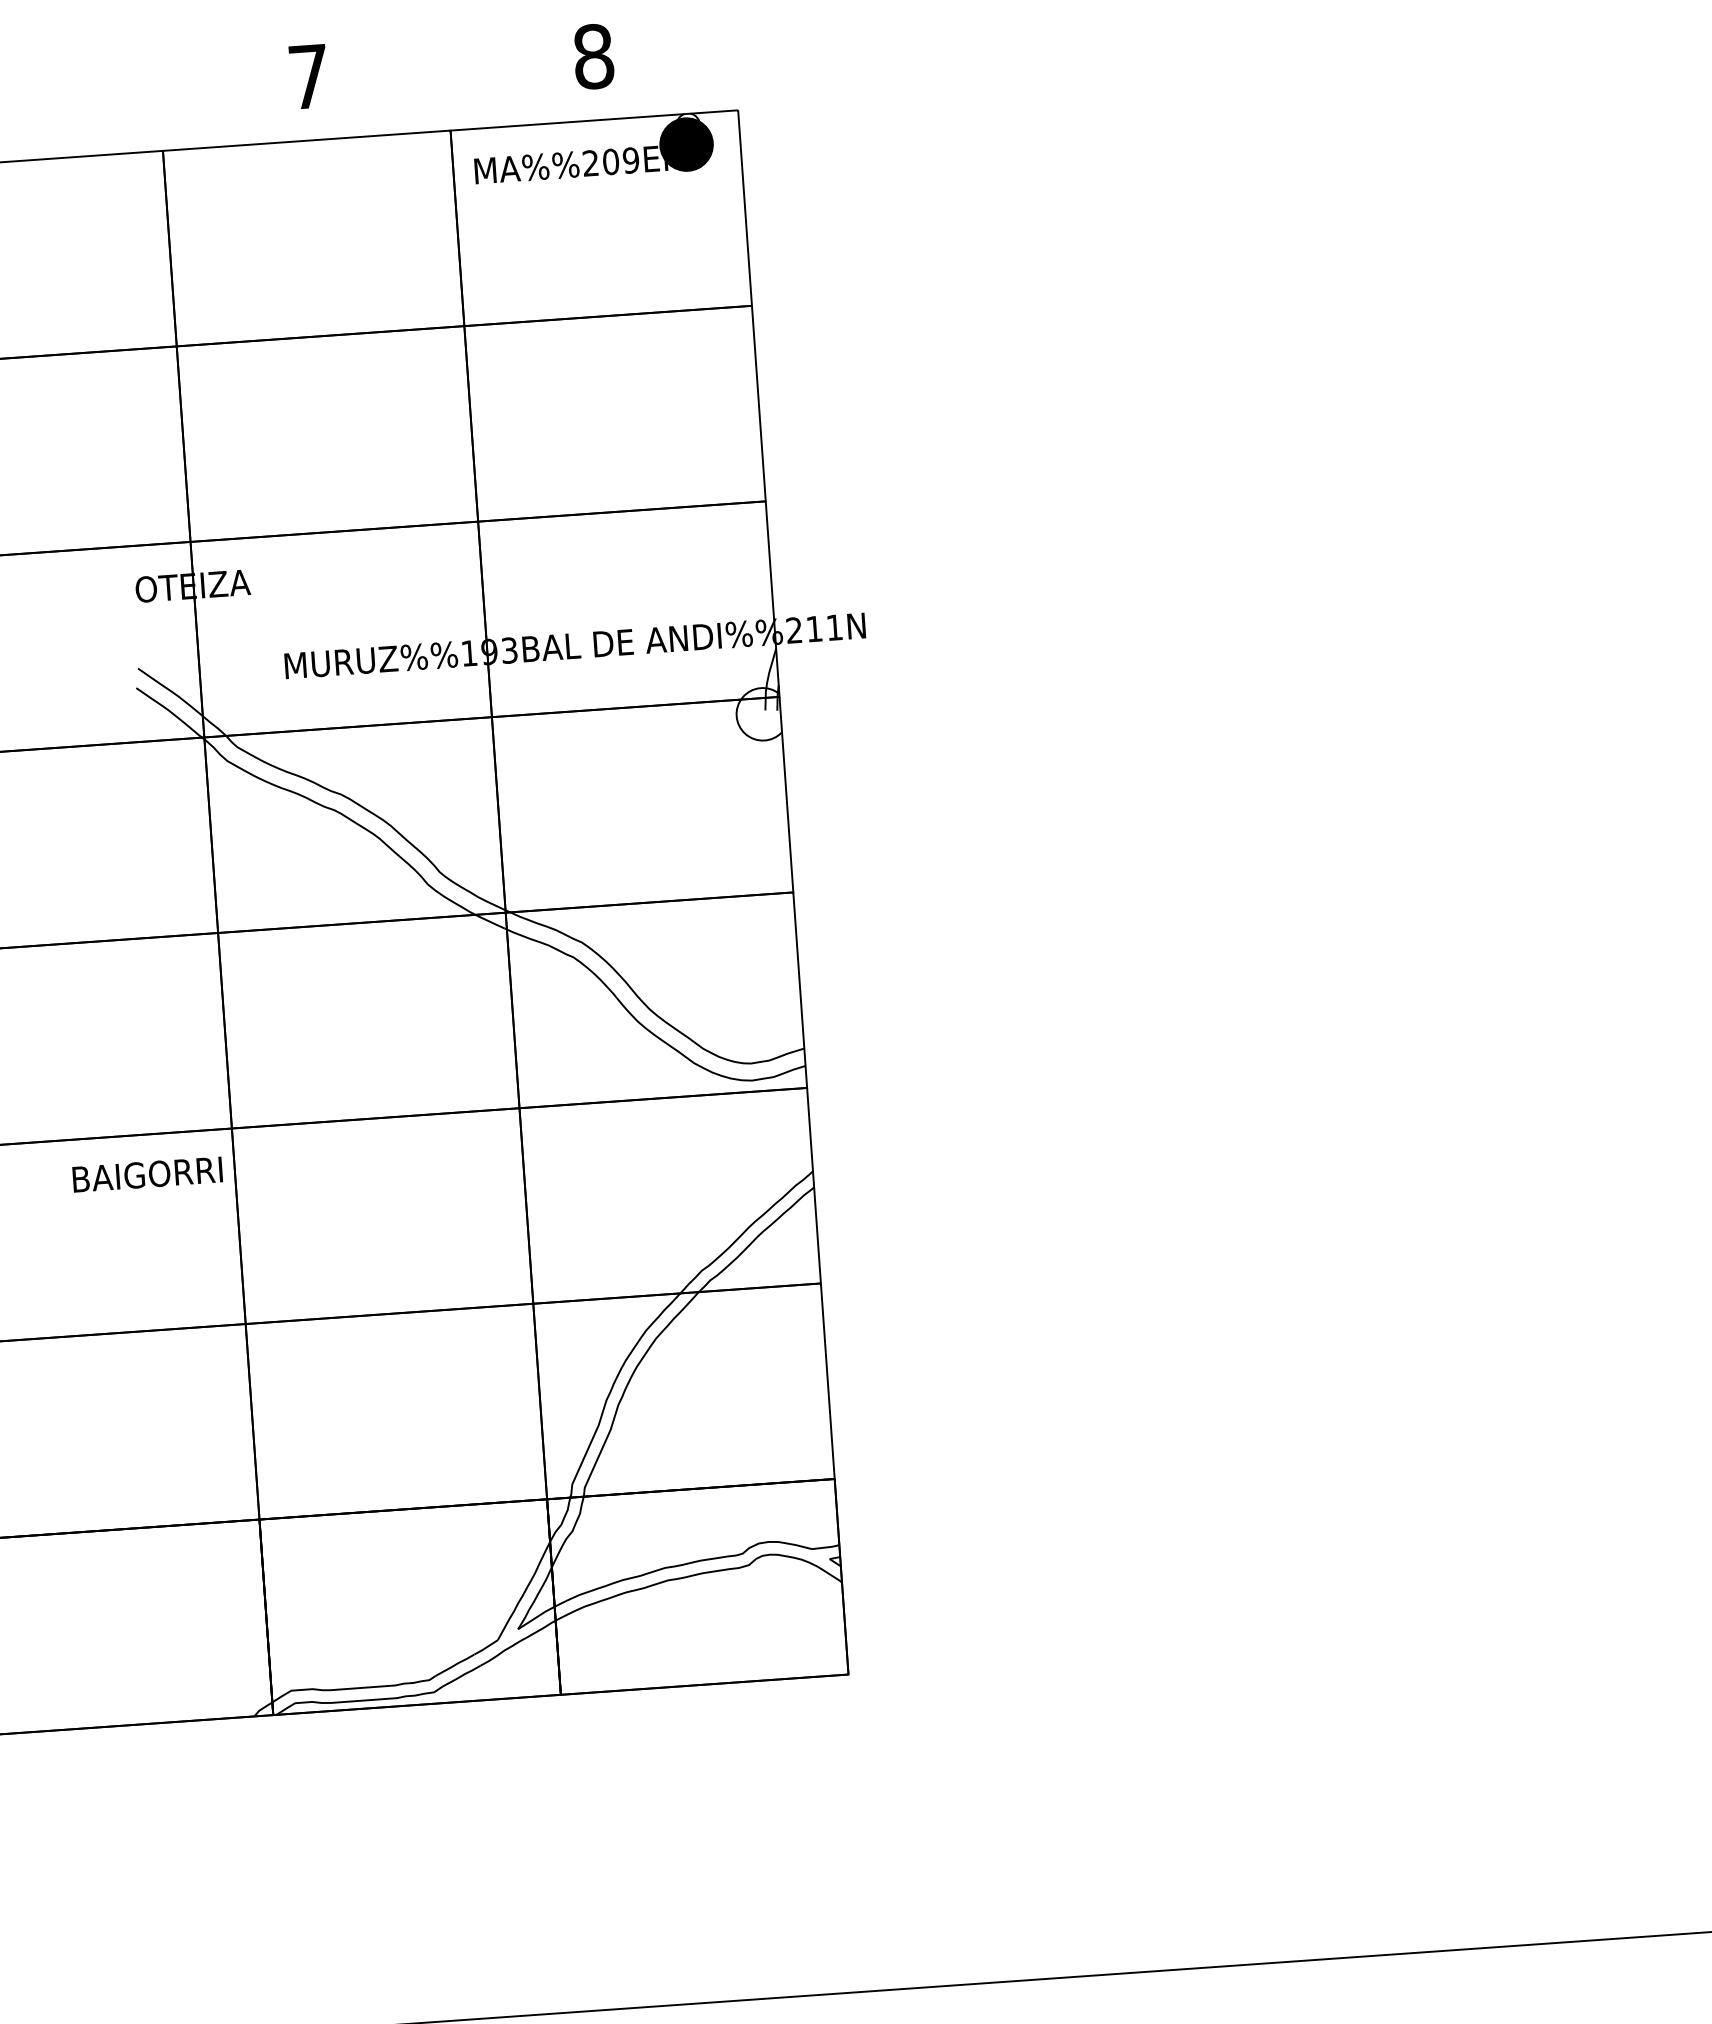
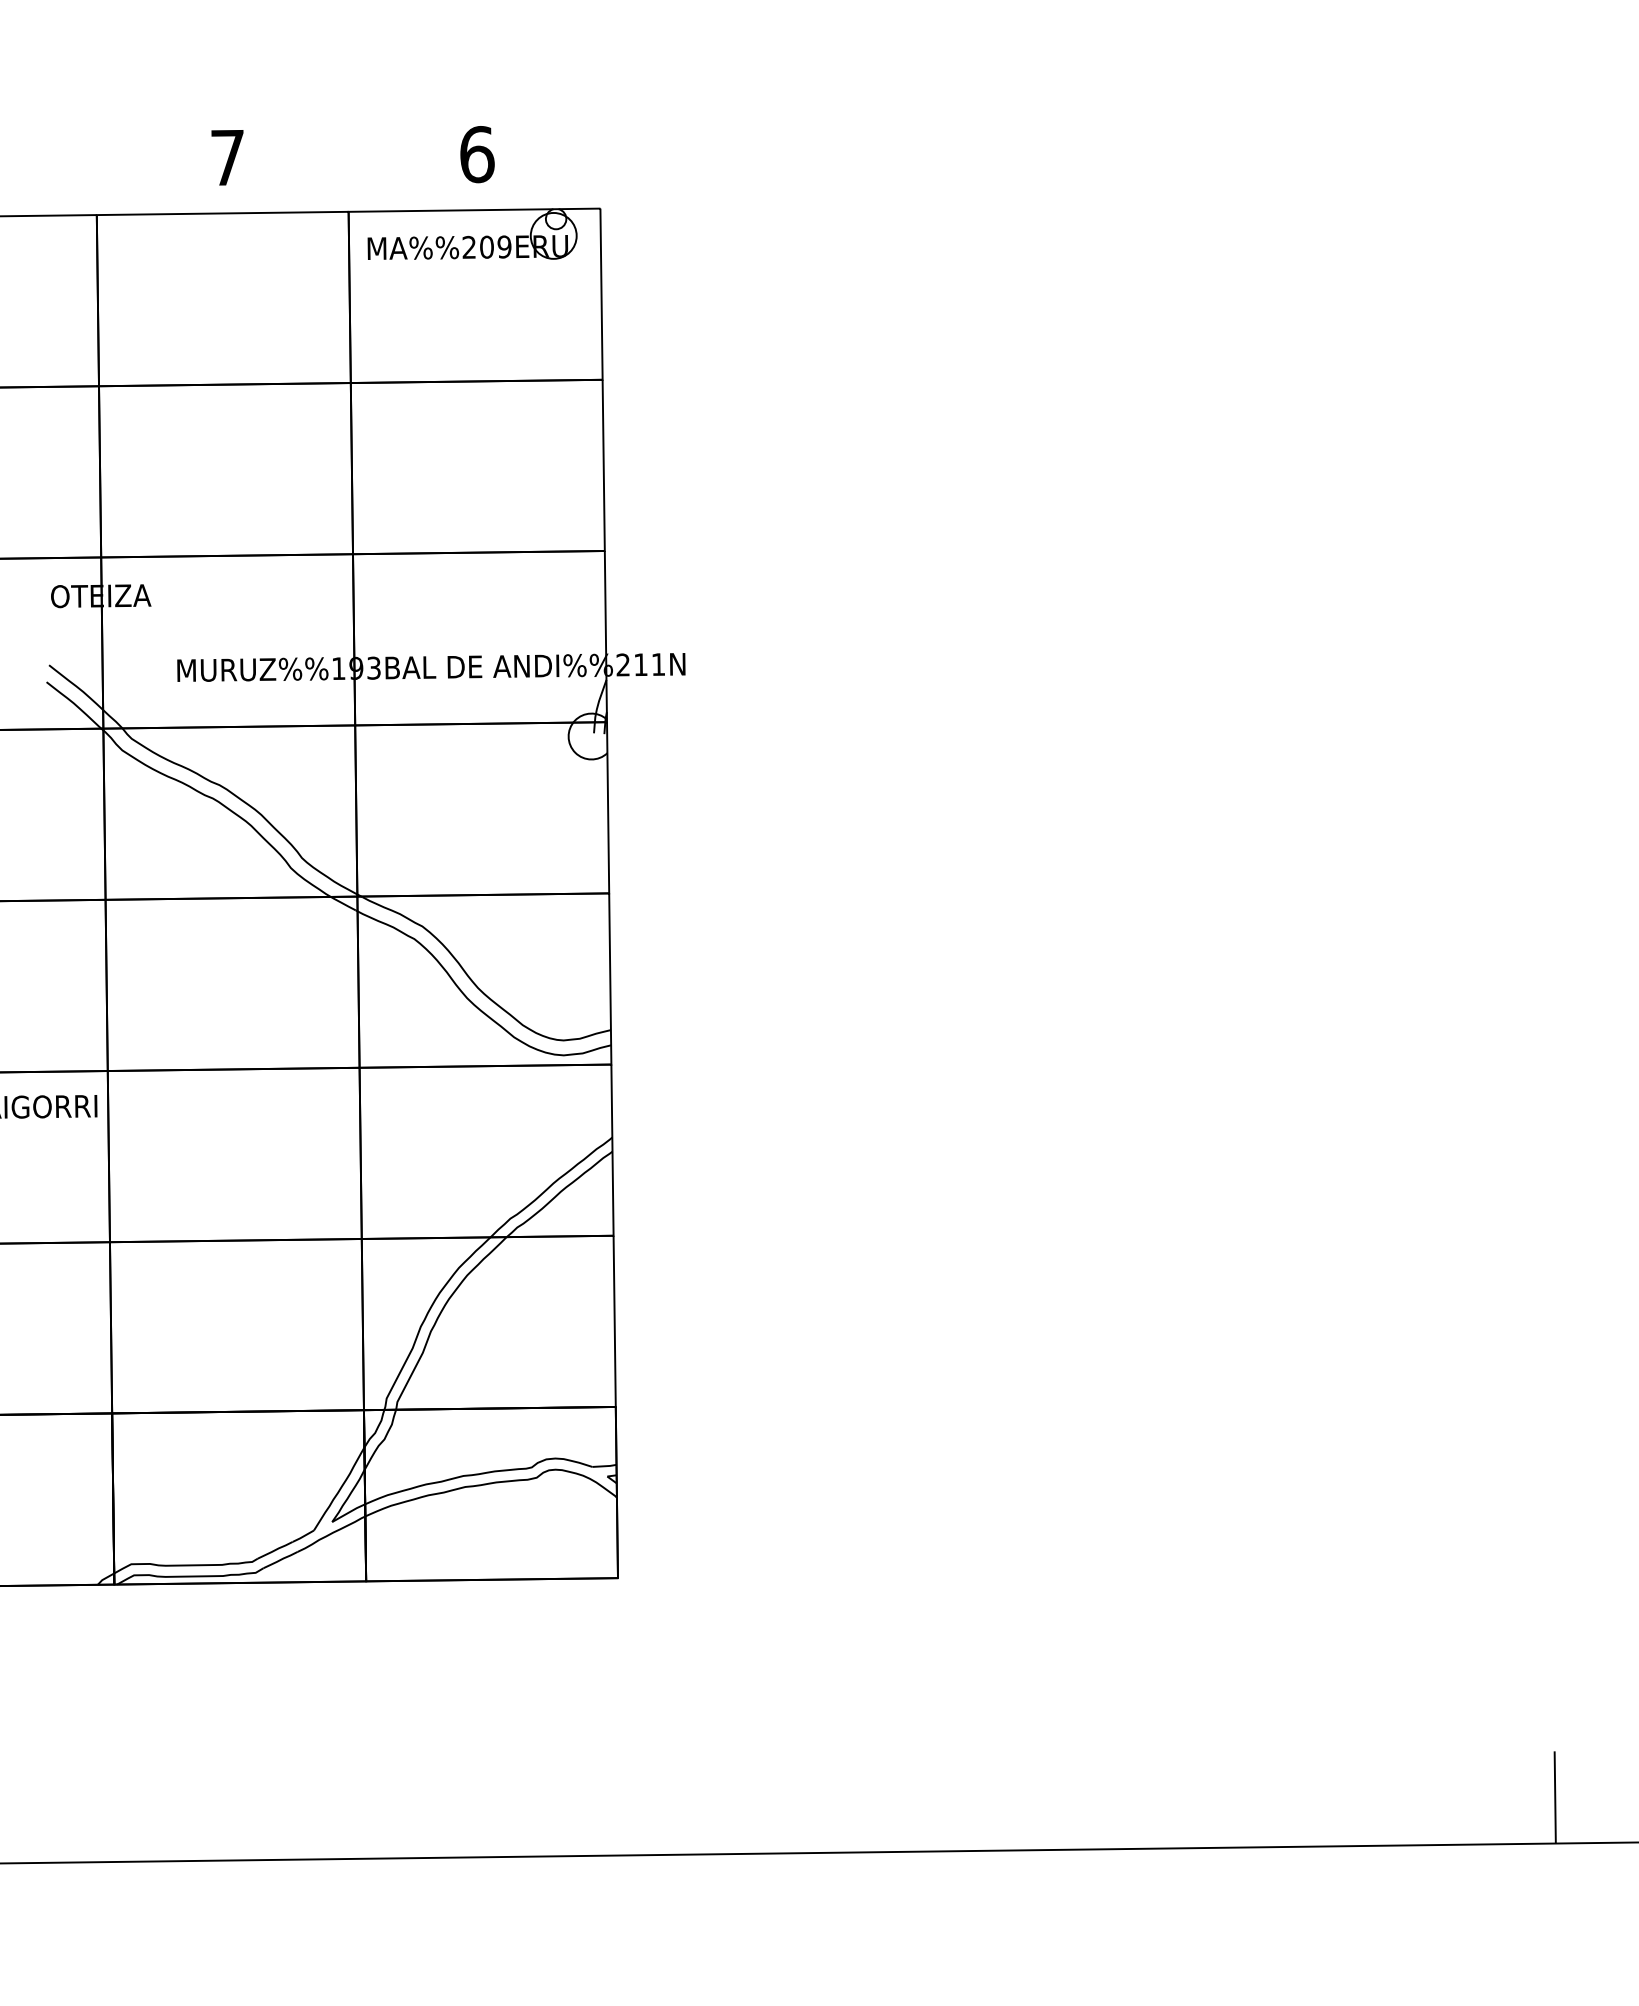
text: (594, 56) -> (477, 154), 8 -> 6
fill: (686, 144) -> (553, 235), removed

